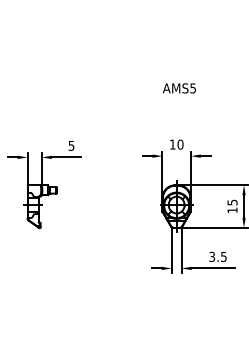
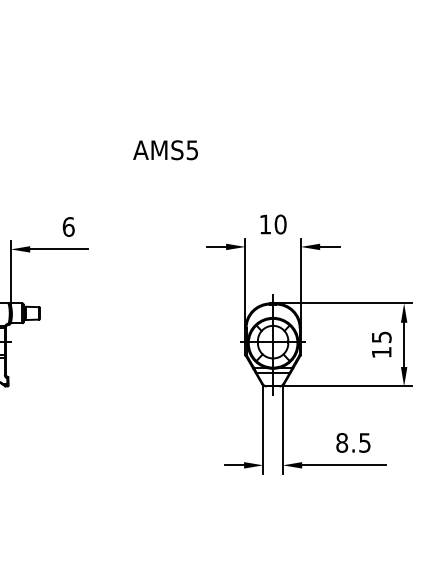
text: (179, 88) -> (165, 150), moved
text: (71, 145) -> (68, 226), 5 -> 6
text: (212, 256) -> (342, 442), 3.5 -> 8.5

